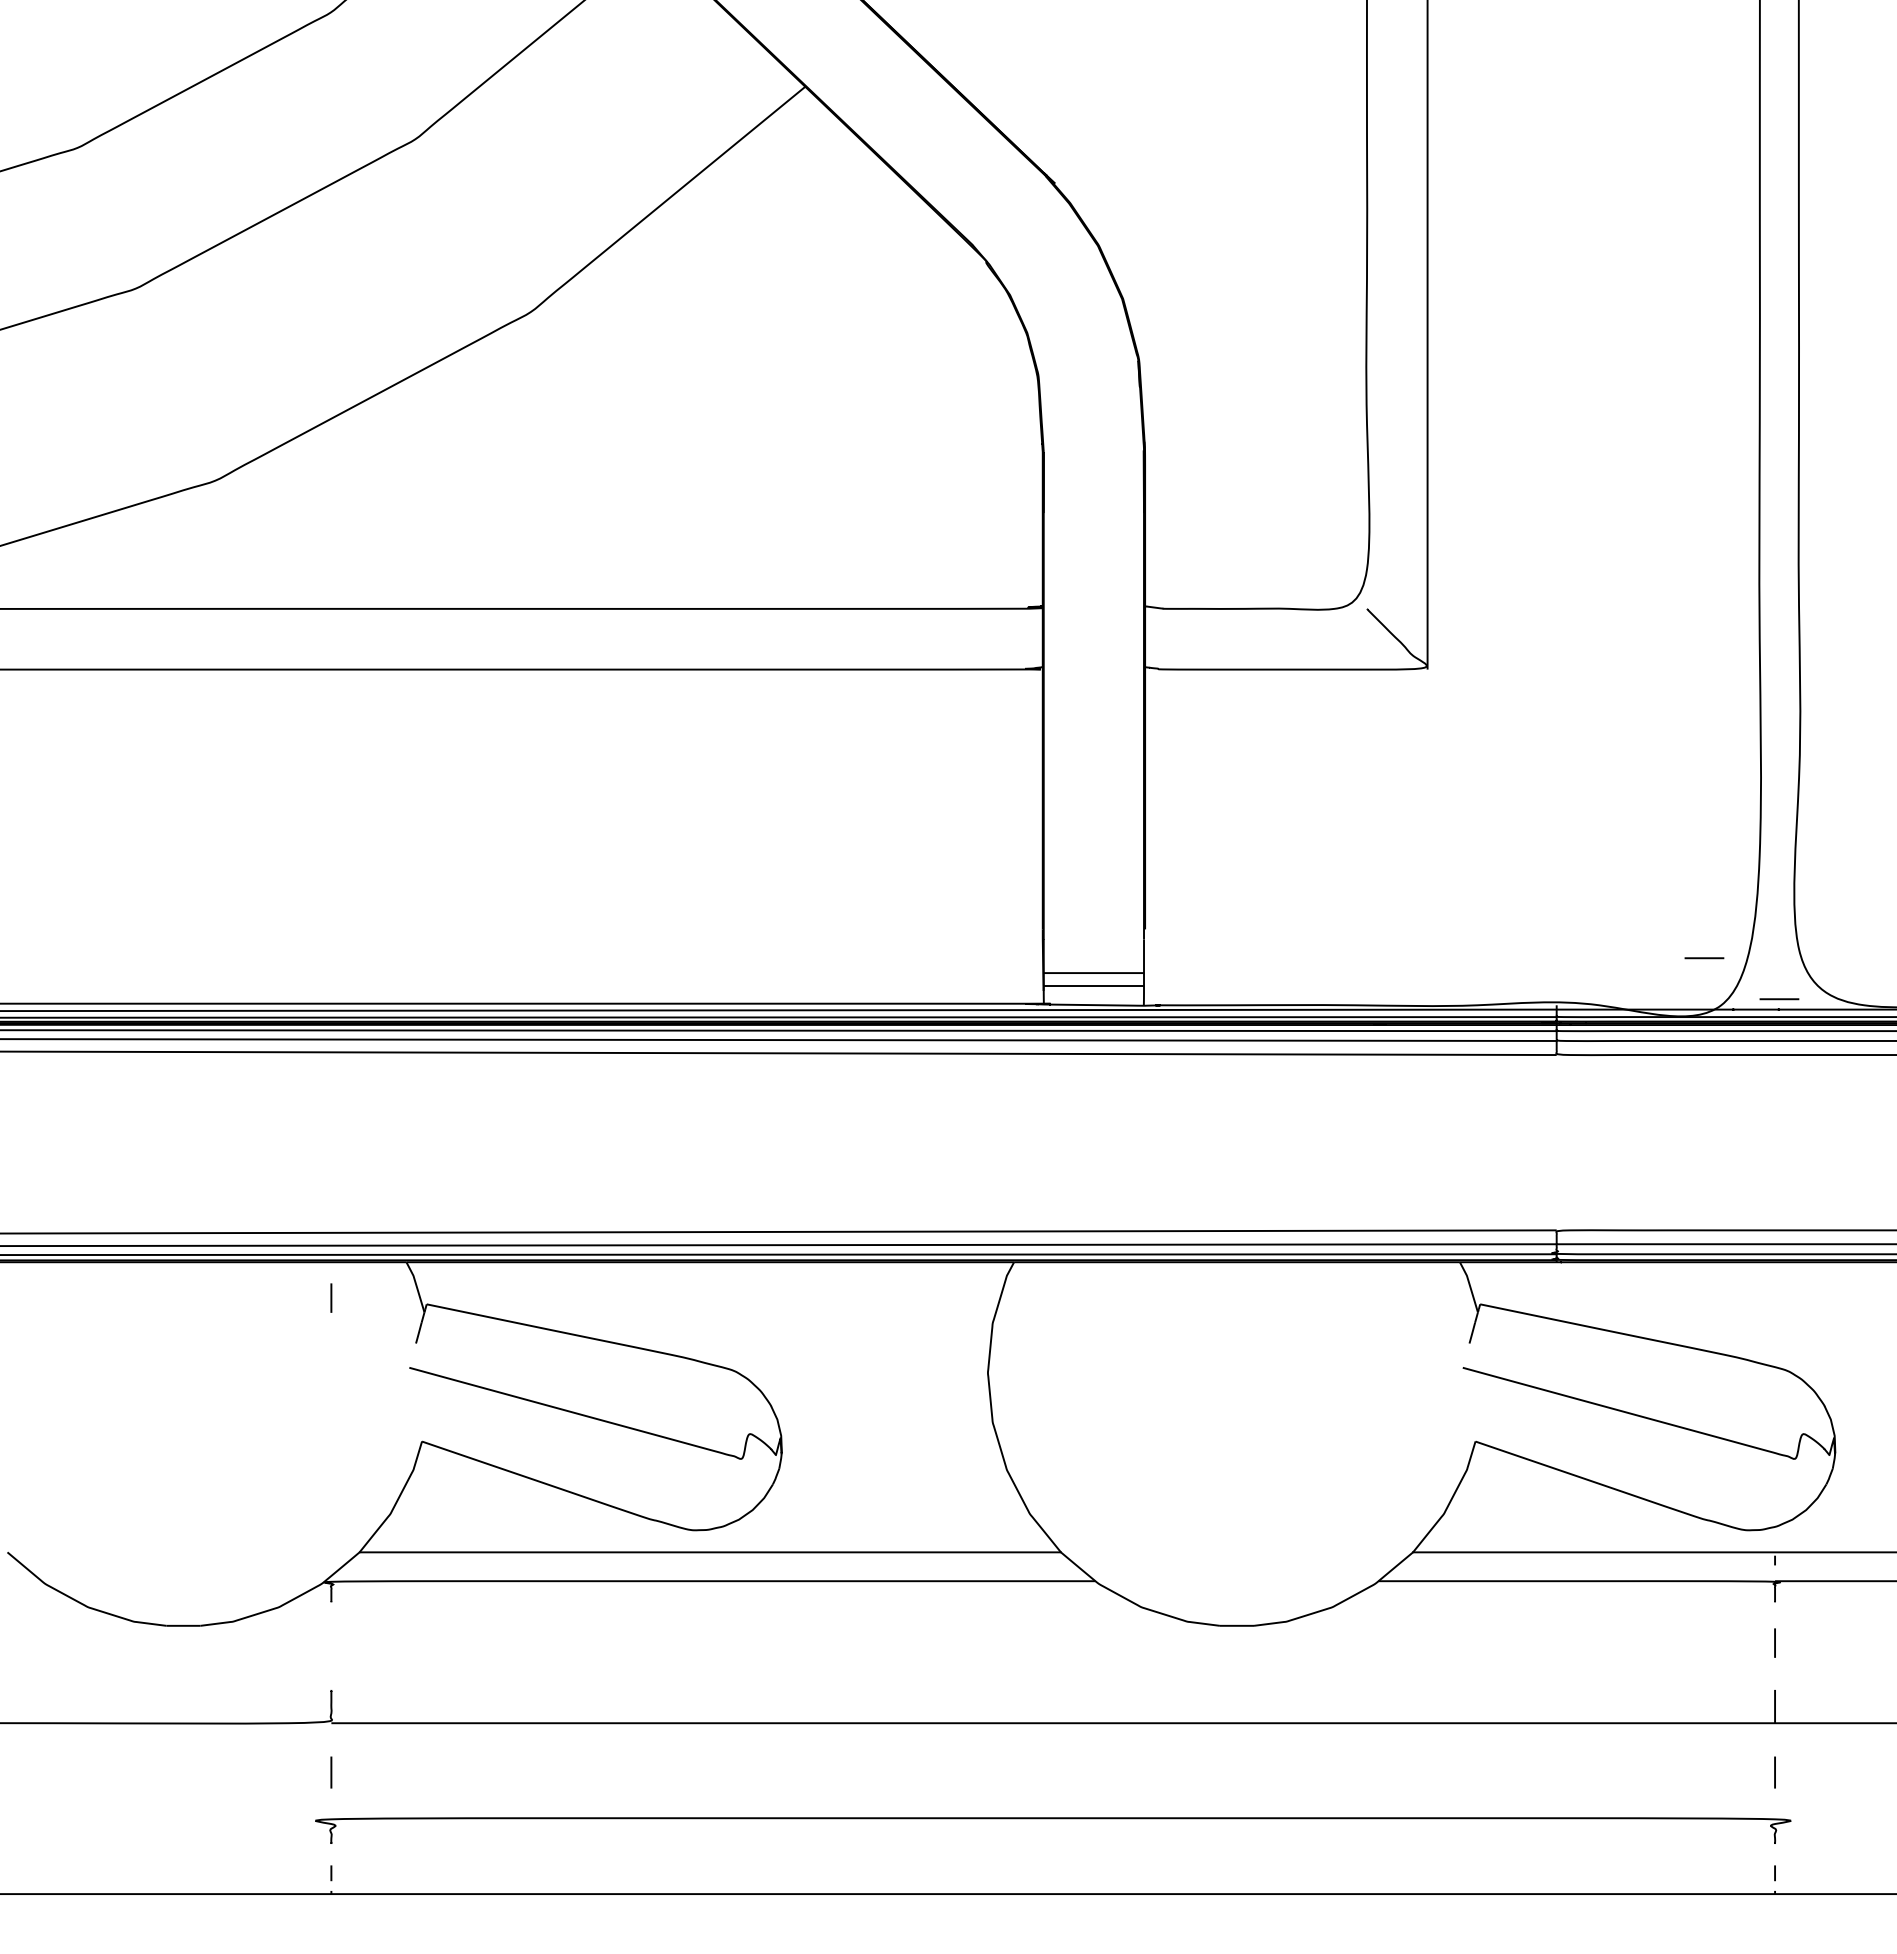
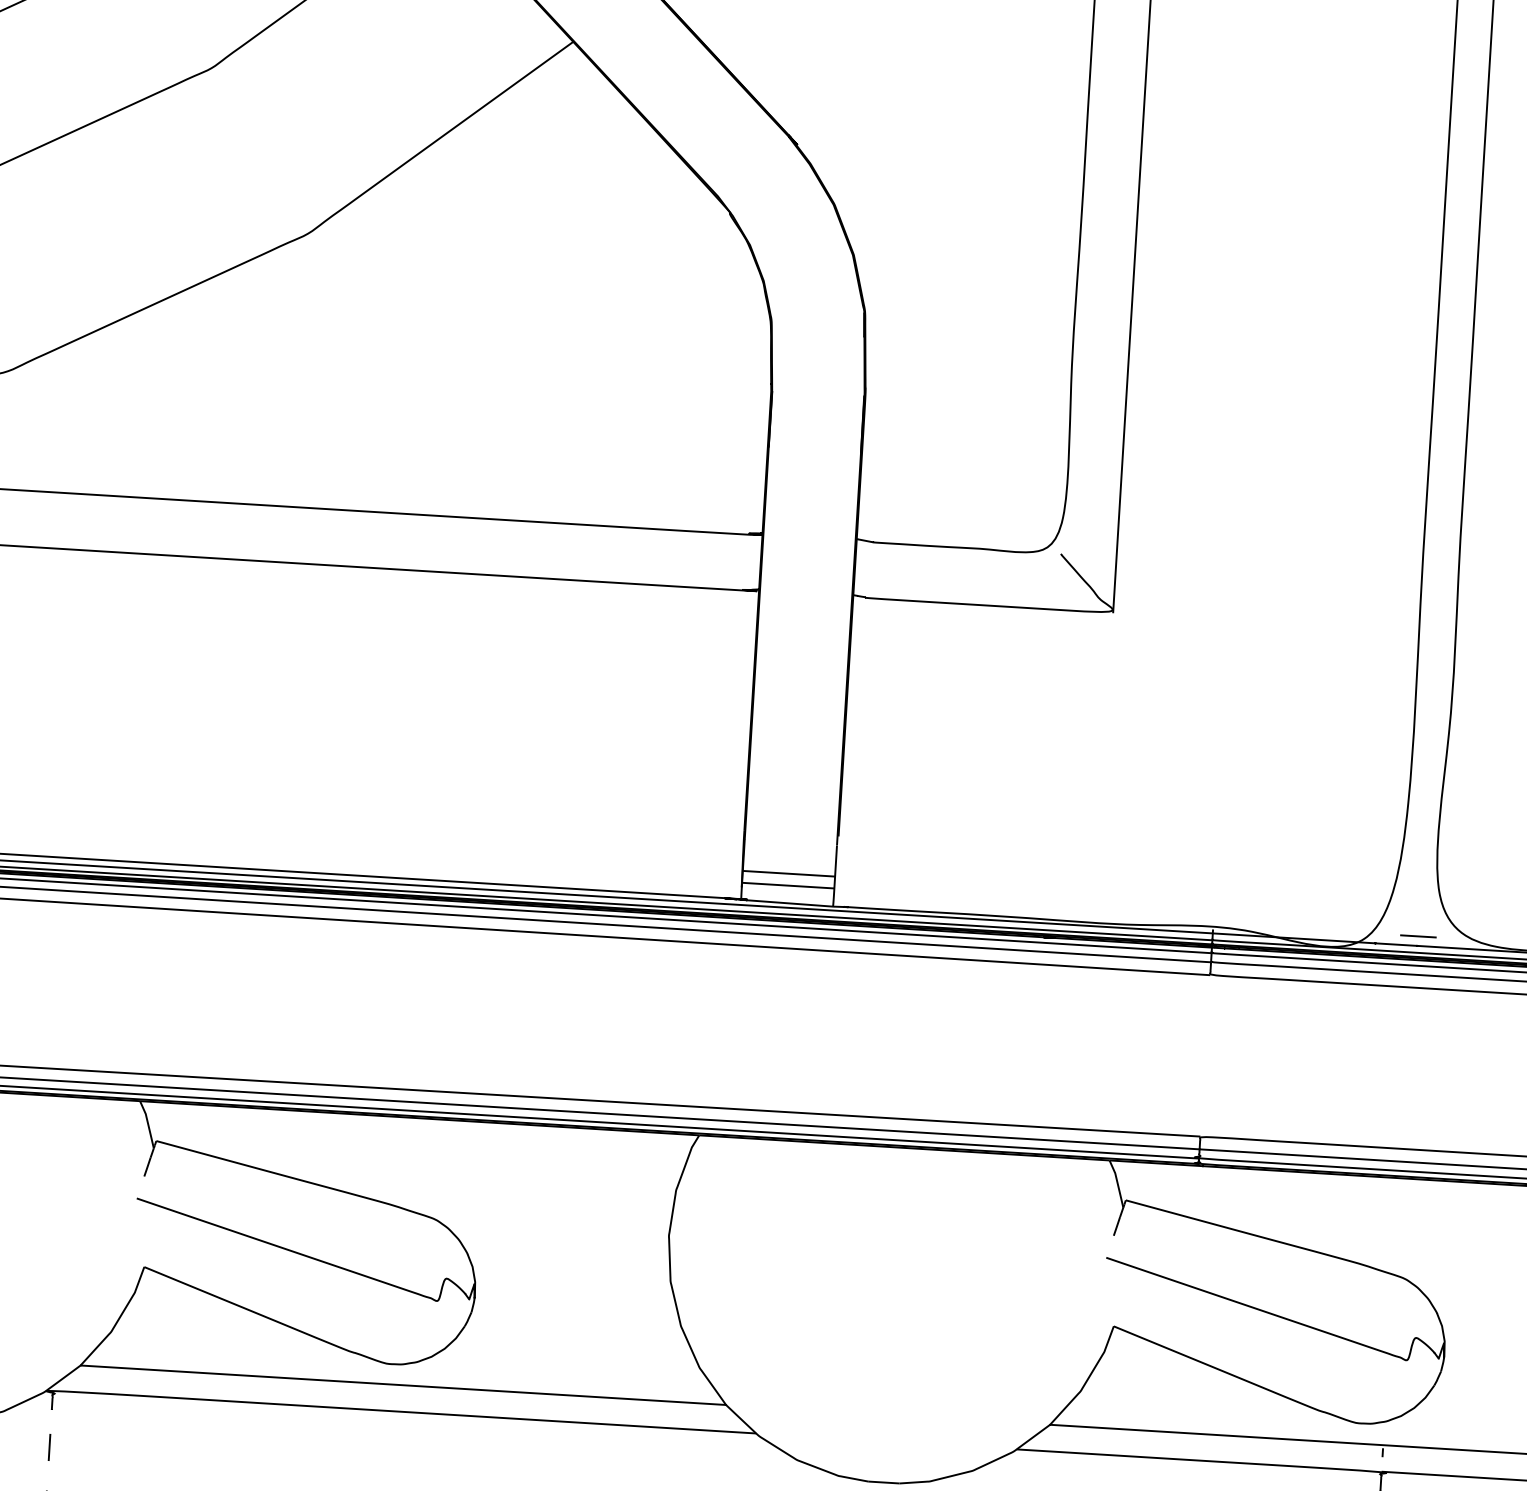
line: (1704, 958) -> (1351, 894), removed
line: (331, 1297) -> (49, 1446), moved

